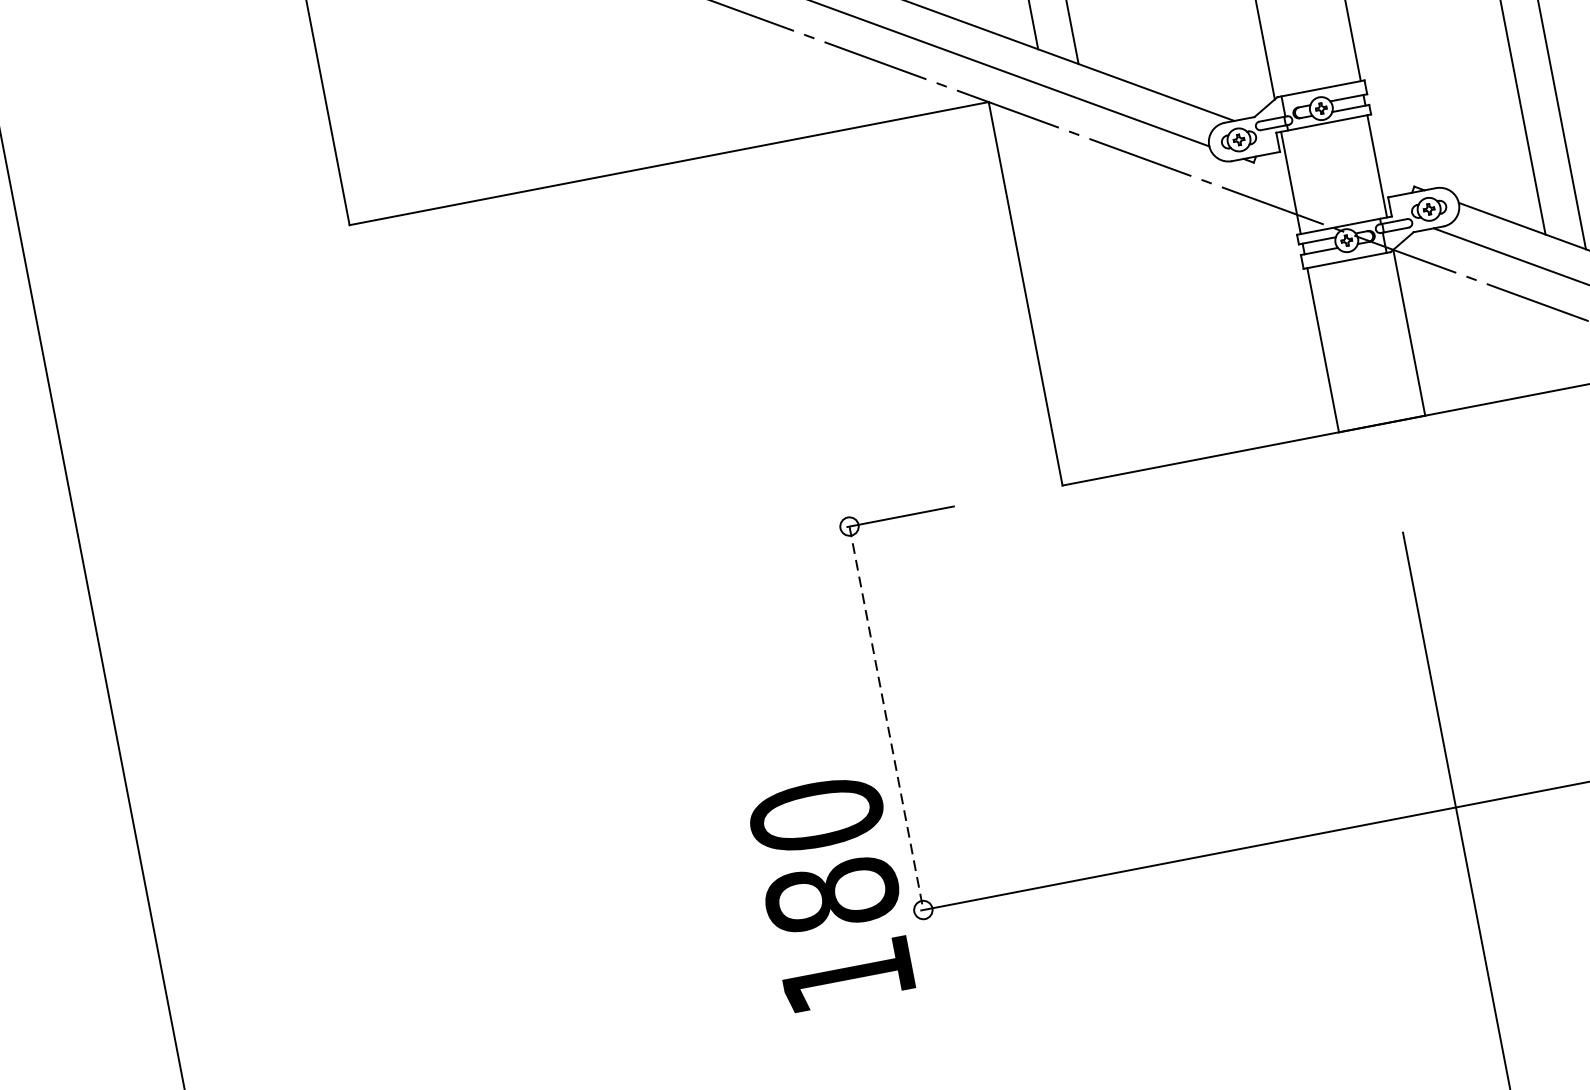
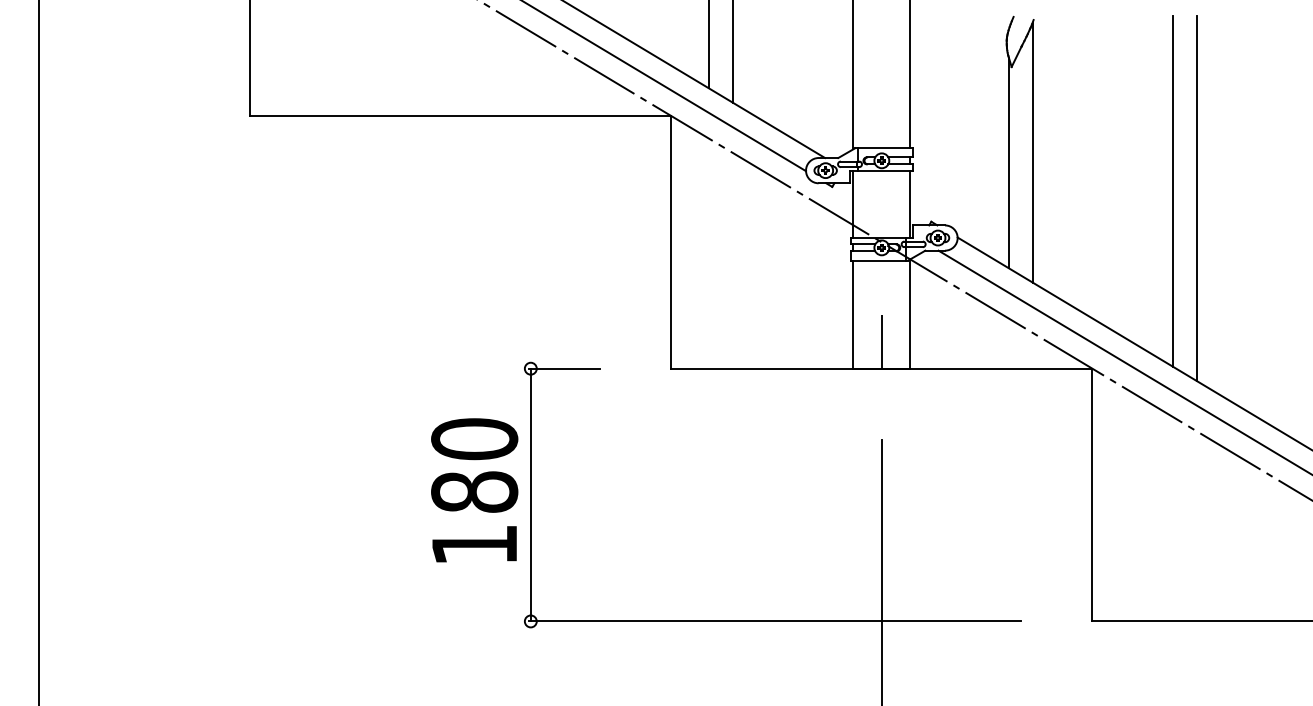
line: (1373, 382) -> (881, 341), added
line: (886, 719) -> (530, 495), dashed -> solid
text: (831, 893) -> (474, 490), moved

